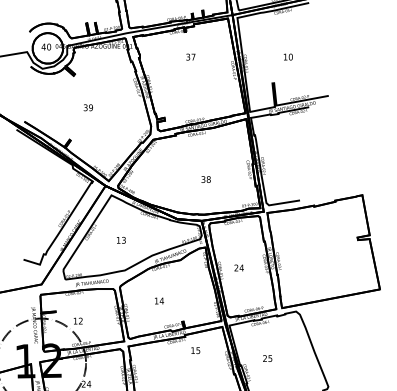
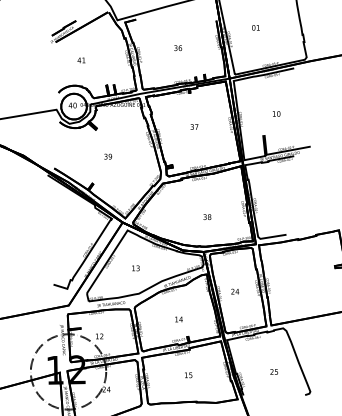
text: (190, 56) -> (194, 126), moved
text: (158, 301) -> (178, 319), moved
text: (195, 350) -> (188, 375), moved
text: (266, 358) -> (273, 371), moved

